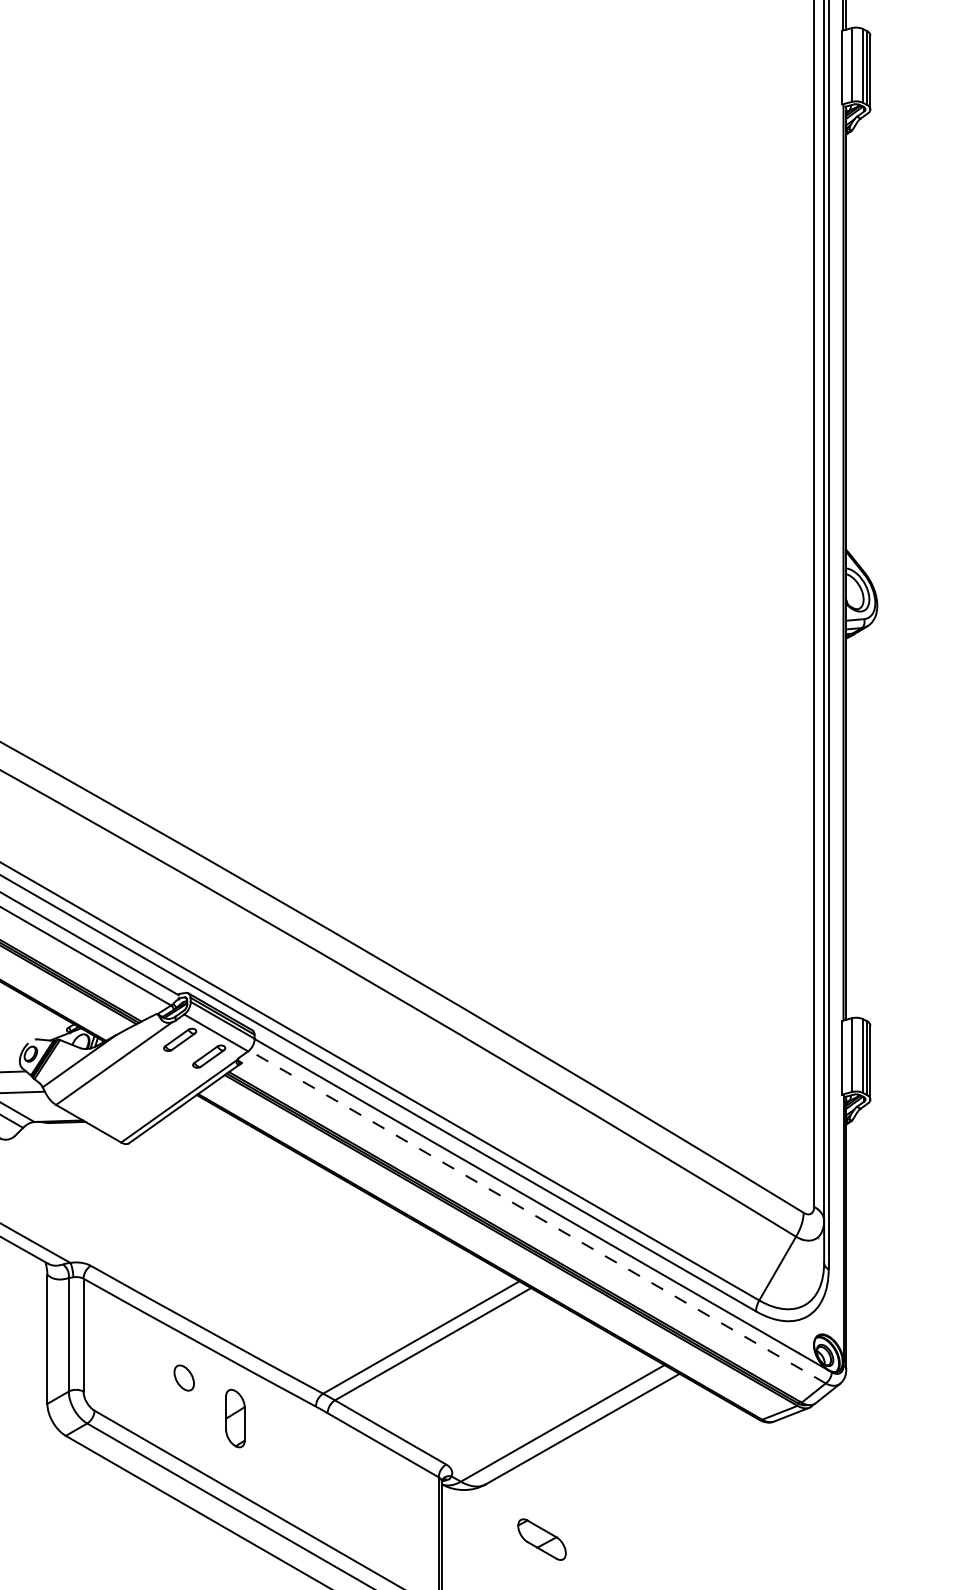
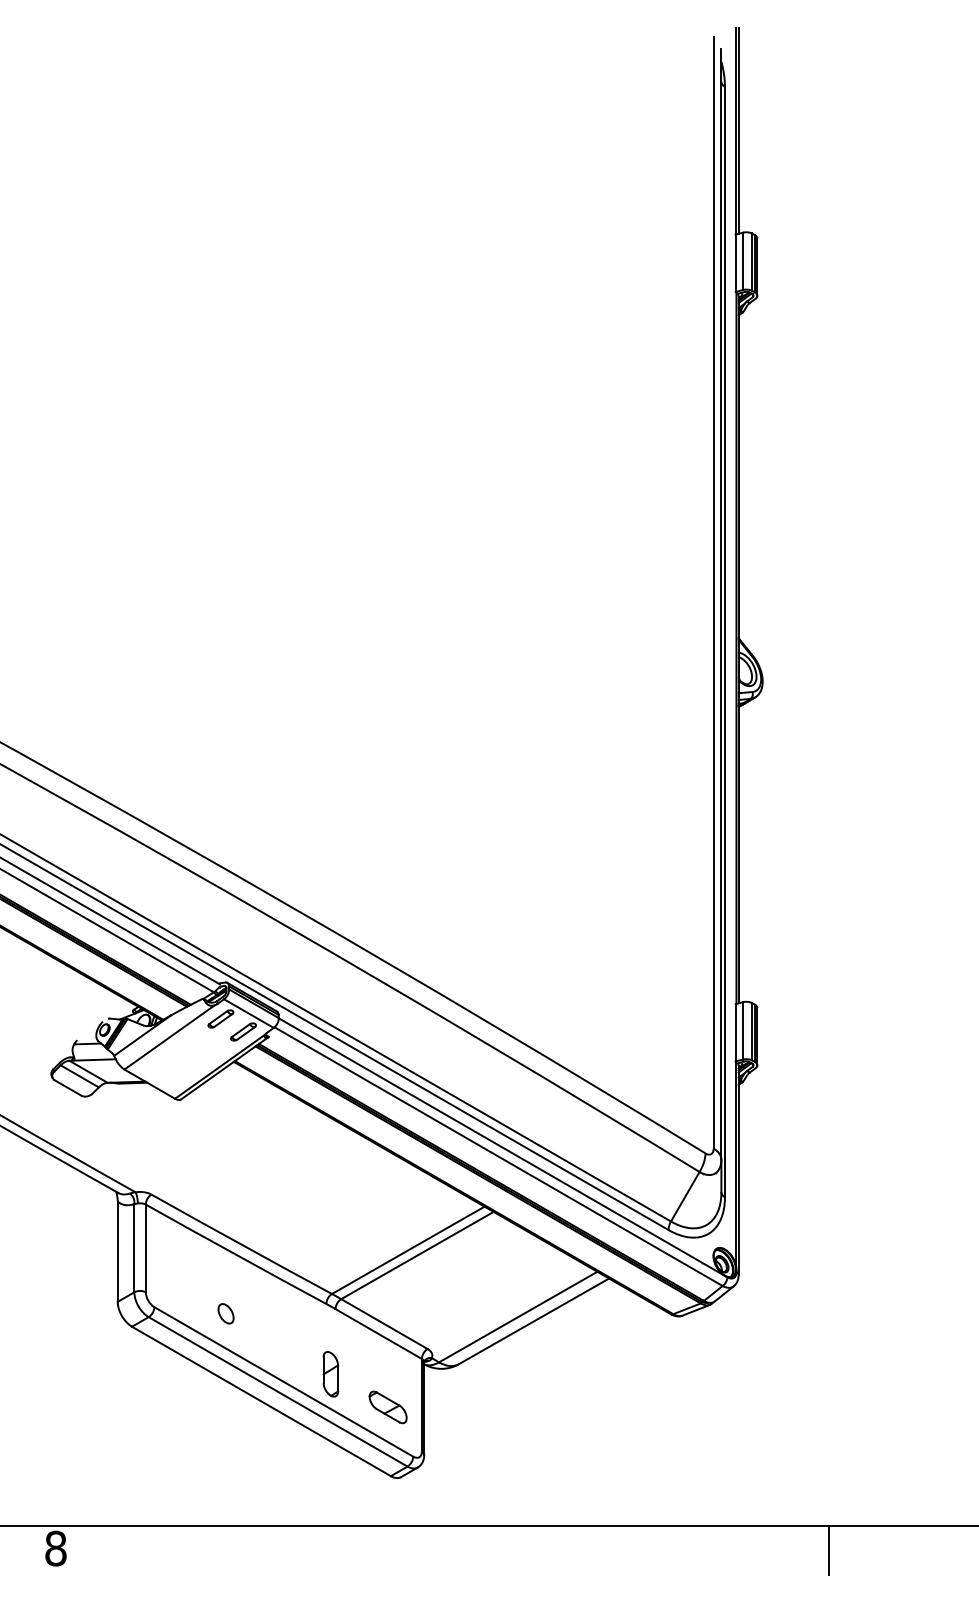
line: (537, 1216) -> (498, 1156), dashed -> solid
part: (183, 1377) -> (225, 1313), moved
part: (234, 1418) -> (330, 1374), moved
part: (541, 1539) -> (387, 1407), moved

